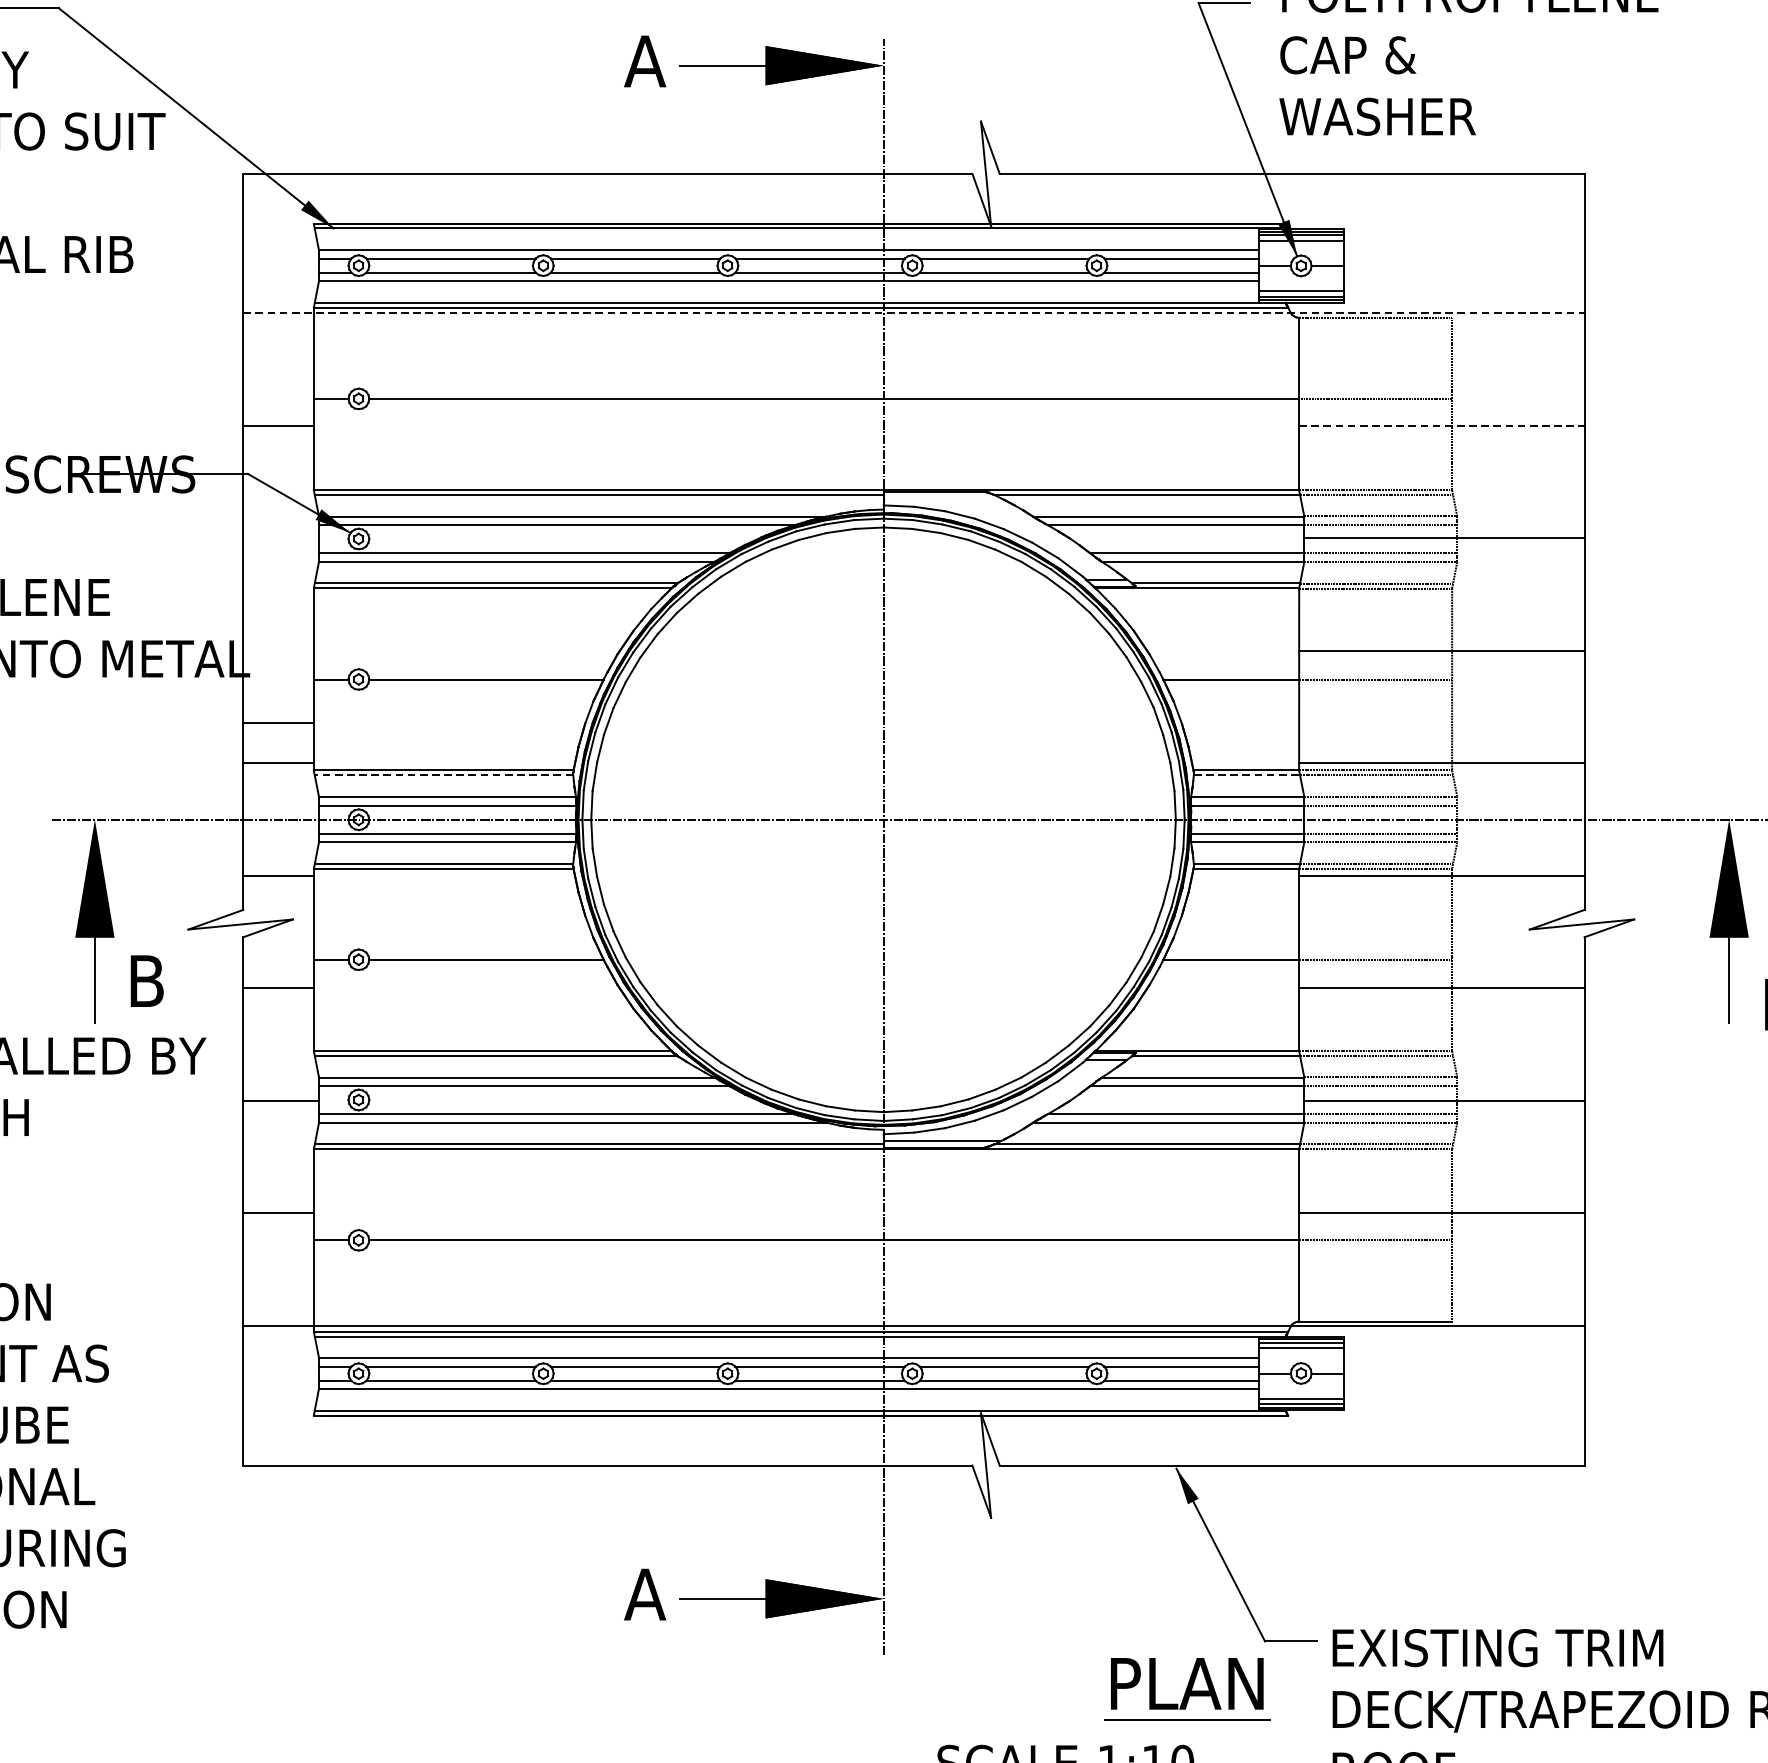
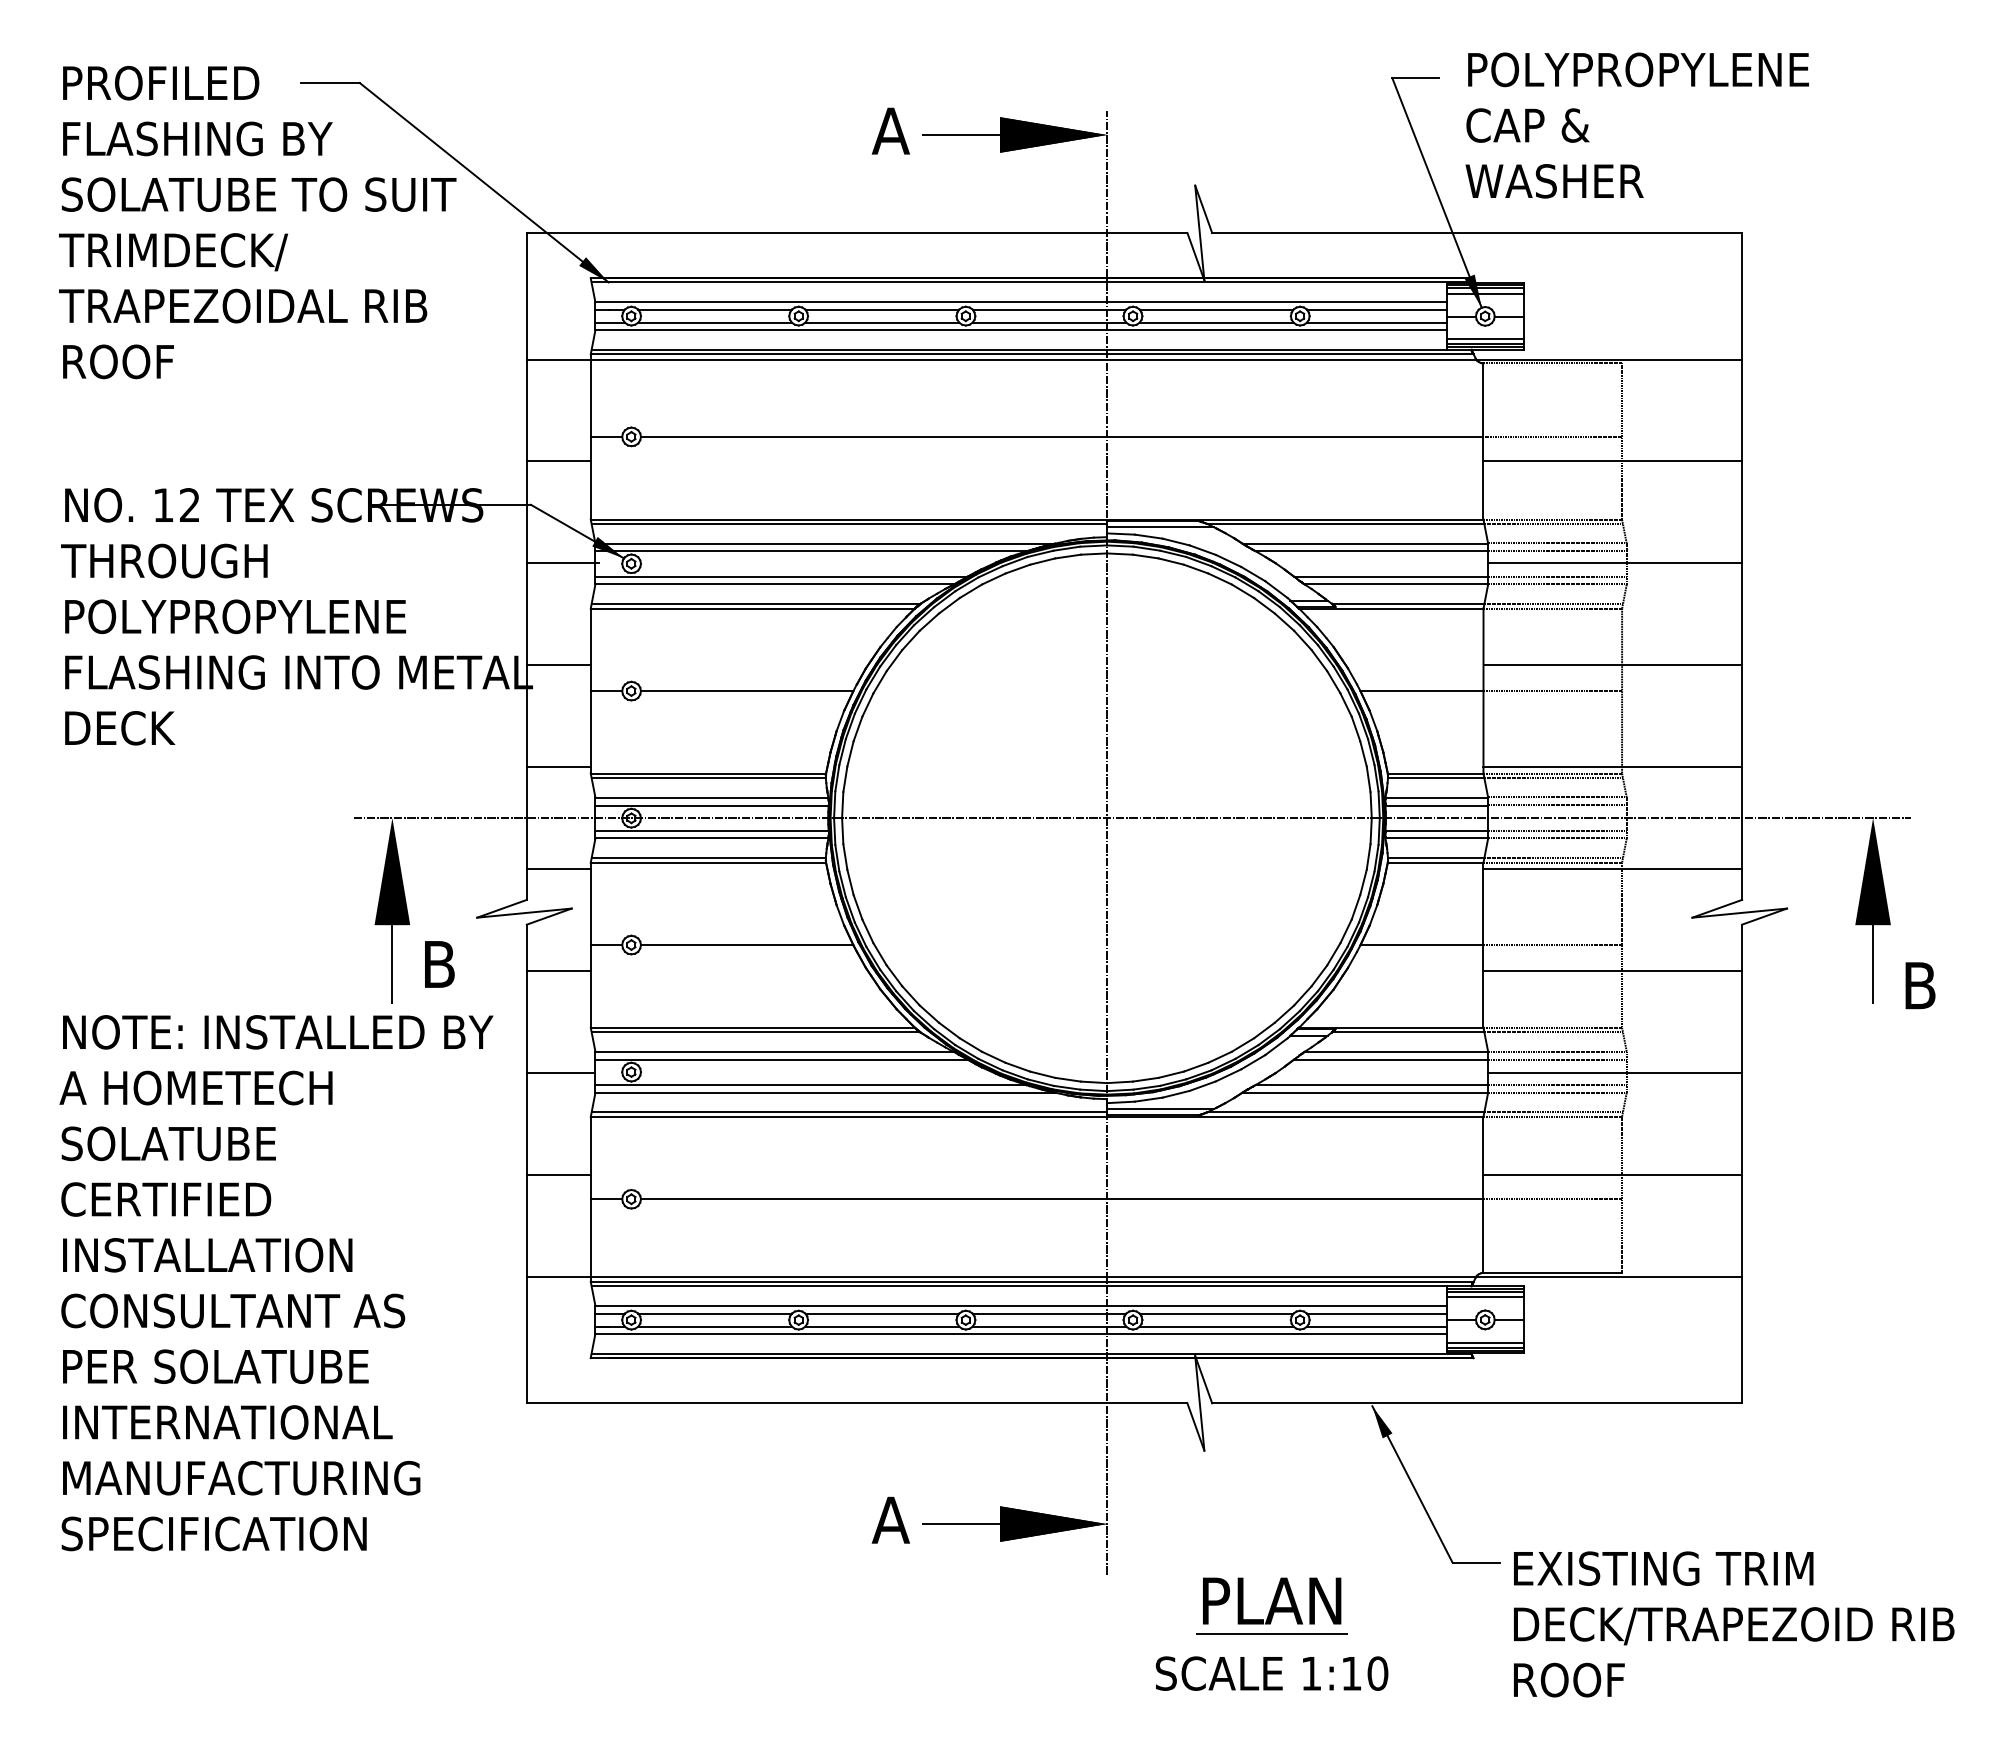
line: (913, 313) -> (1134, 359), dashed -> solid
line: (1442, 426) -> (1613, 461), dashed -> solid
line: (942, 498) -> (1160, 527), added
line: (282, 538) -> (562, 563), added
line: (278, 722) -> (558, 665), moved
line: (443, 775) -> (708, 778), dashed -> solid
line: (1247, 775) -> (1436, 778), dashed -> solid
part: (1186, 1688) -> (1271, 1605), moved

